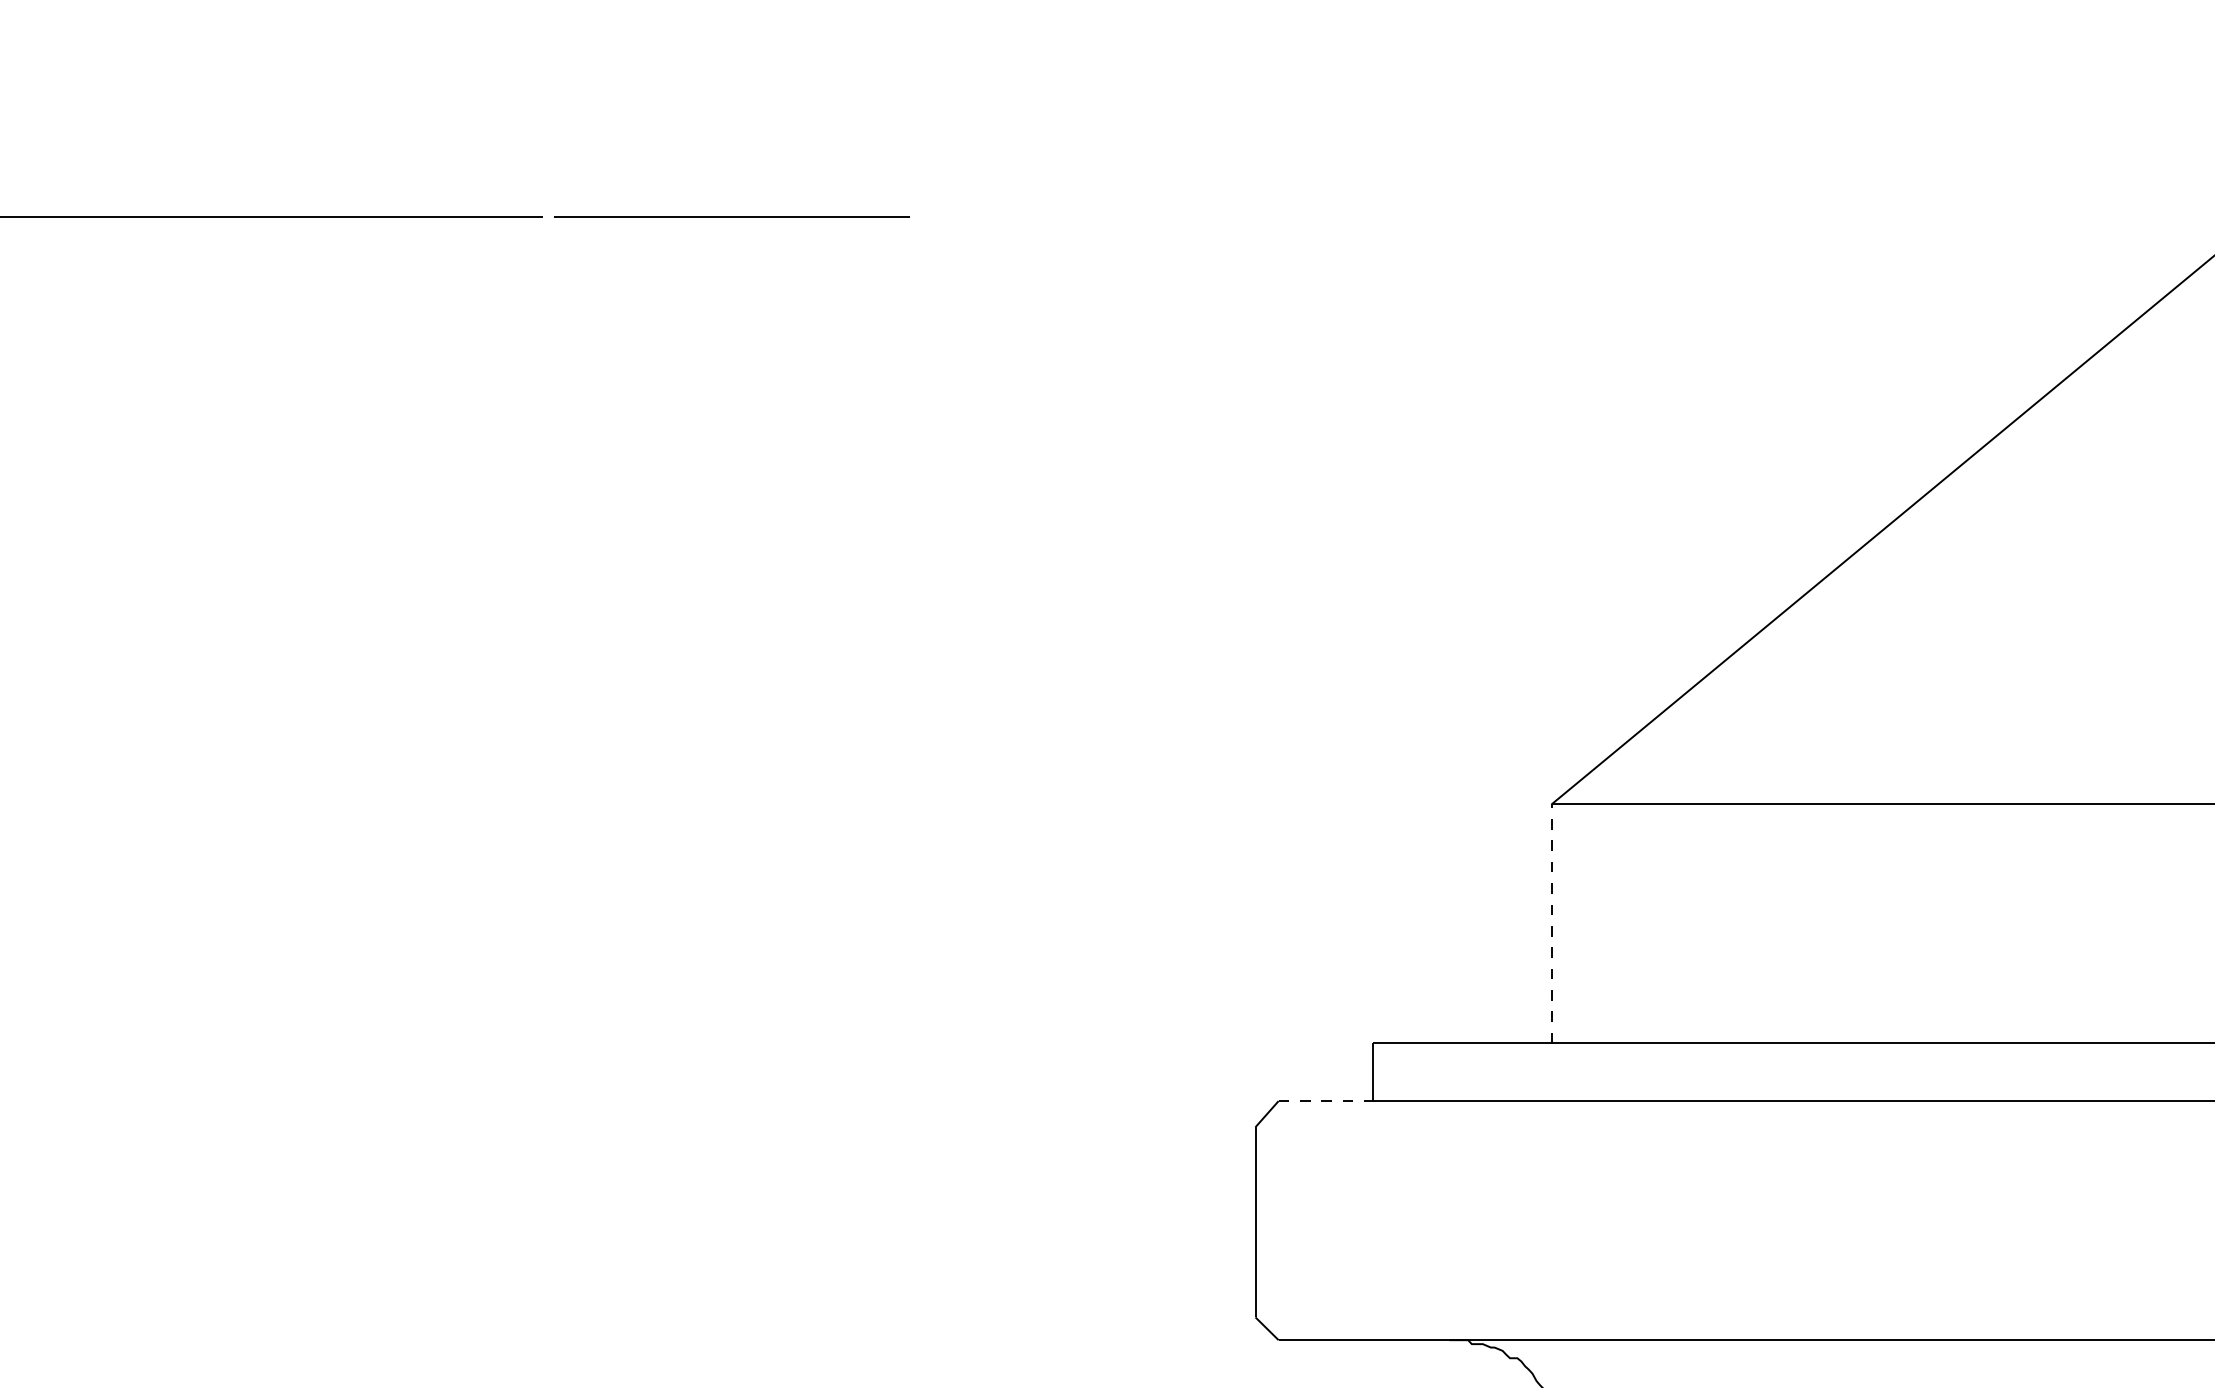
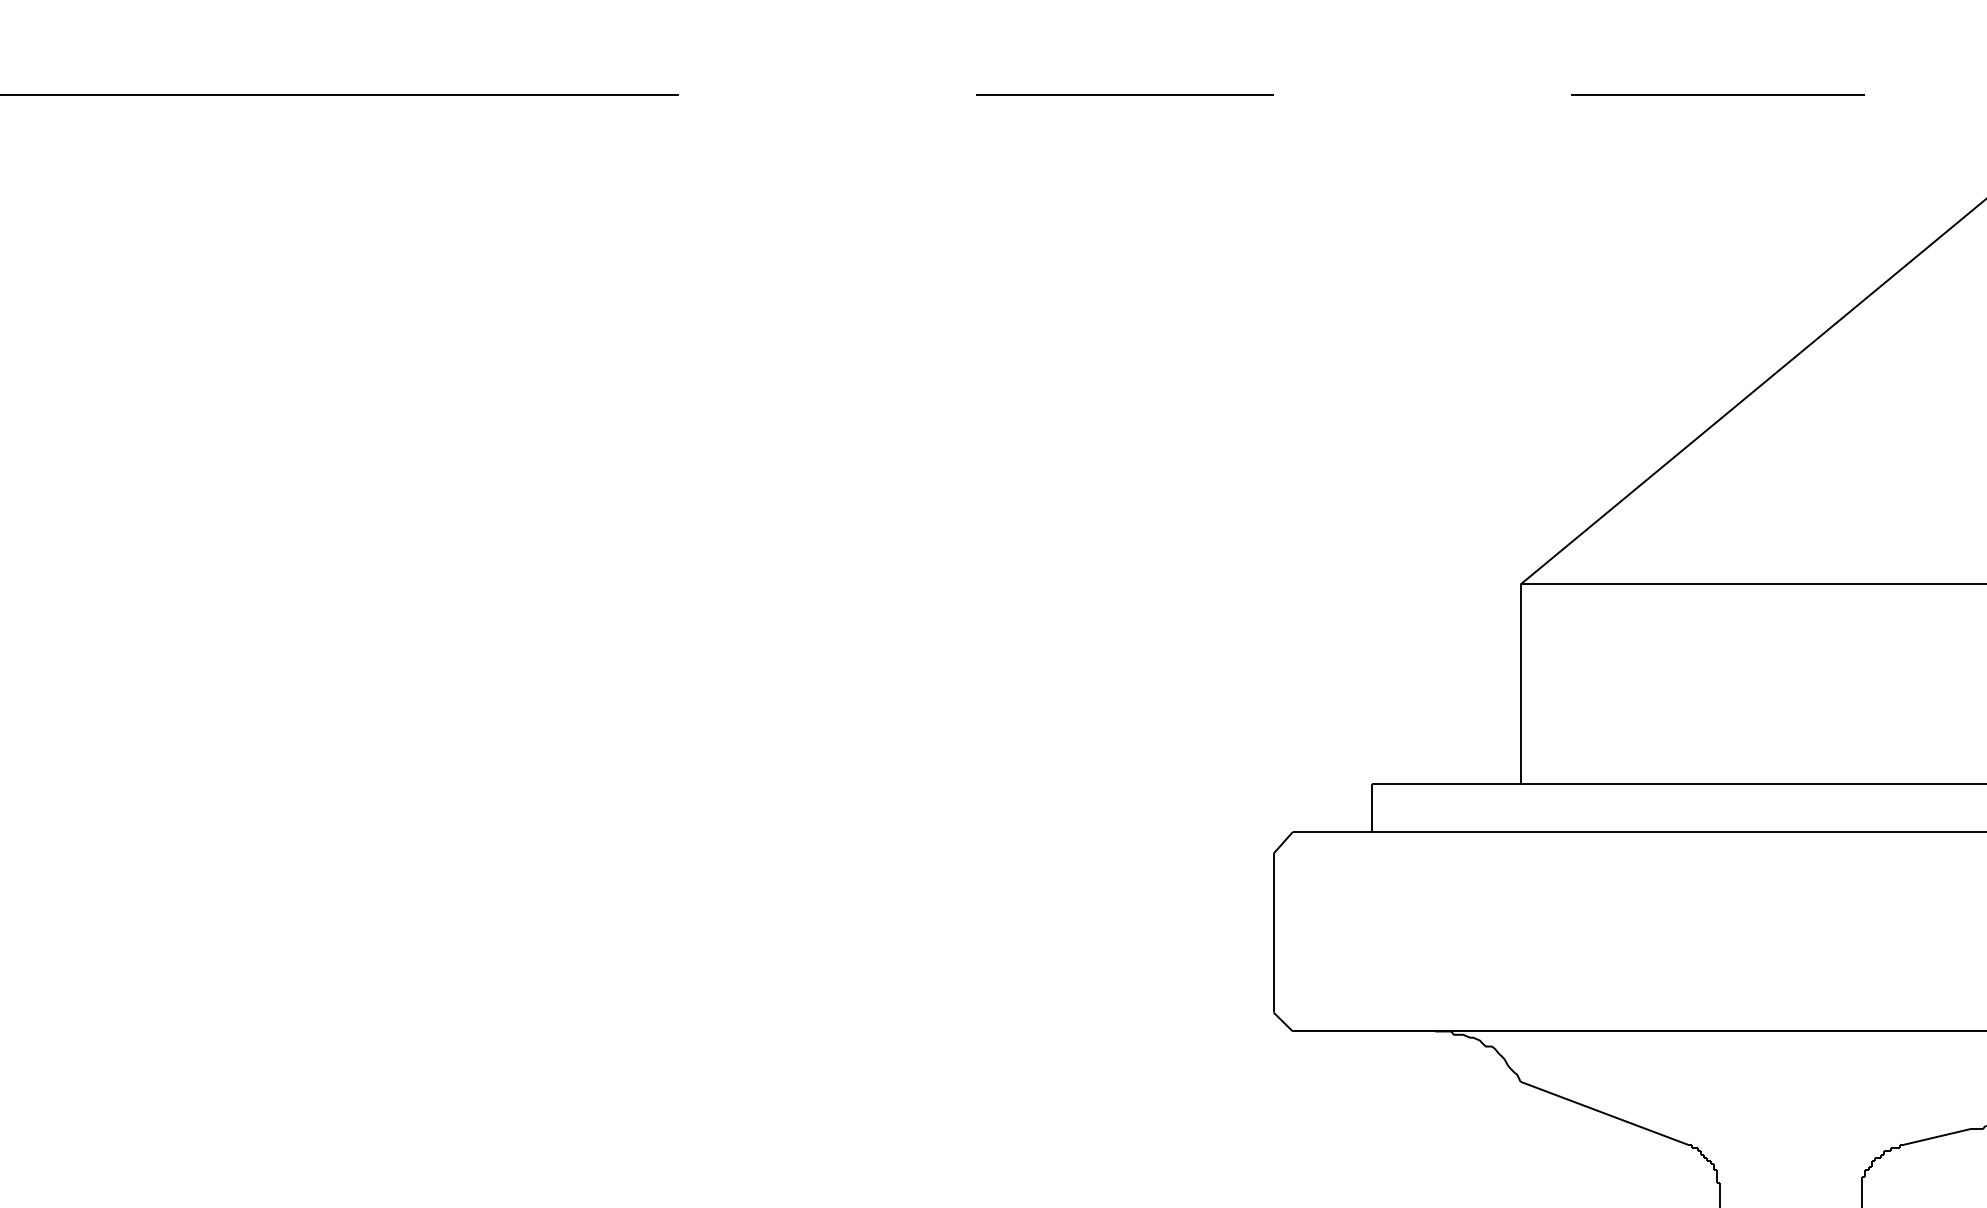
line: (731, 217) -> (1124, 94), moved
line: (1787, 217) -> (1717, 94), added
line: (1551, 924) -> (1520, 684), dashed -> solid
line: (1326, 1101) -> (1332, 832), dashed -> solid

